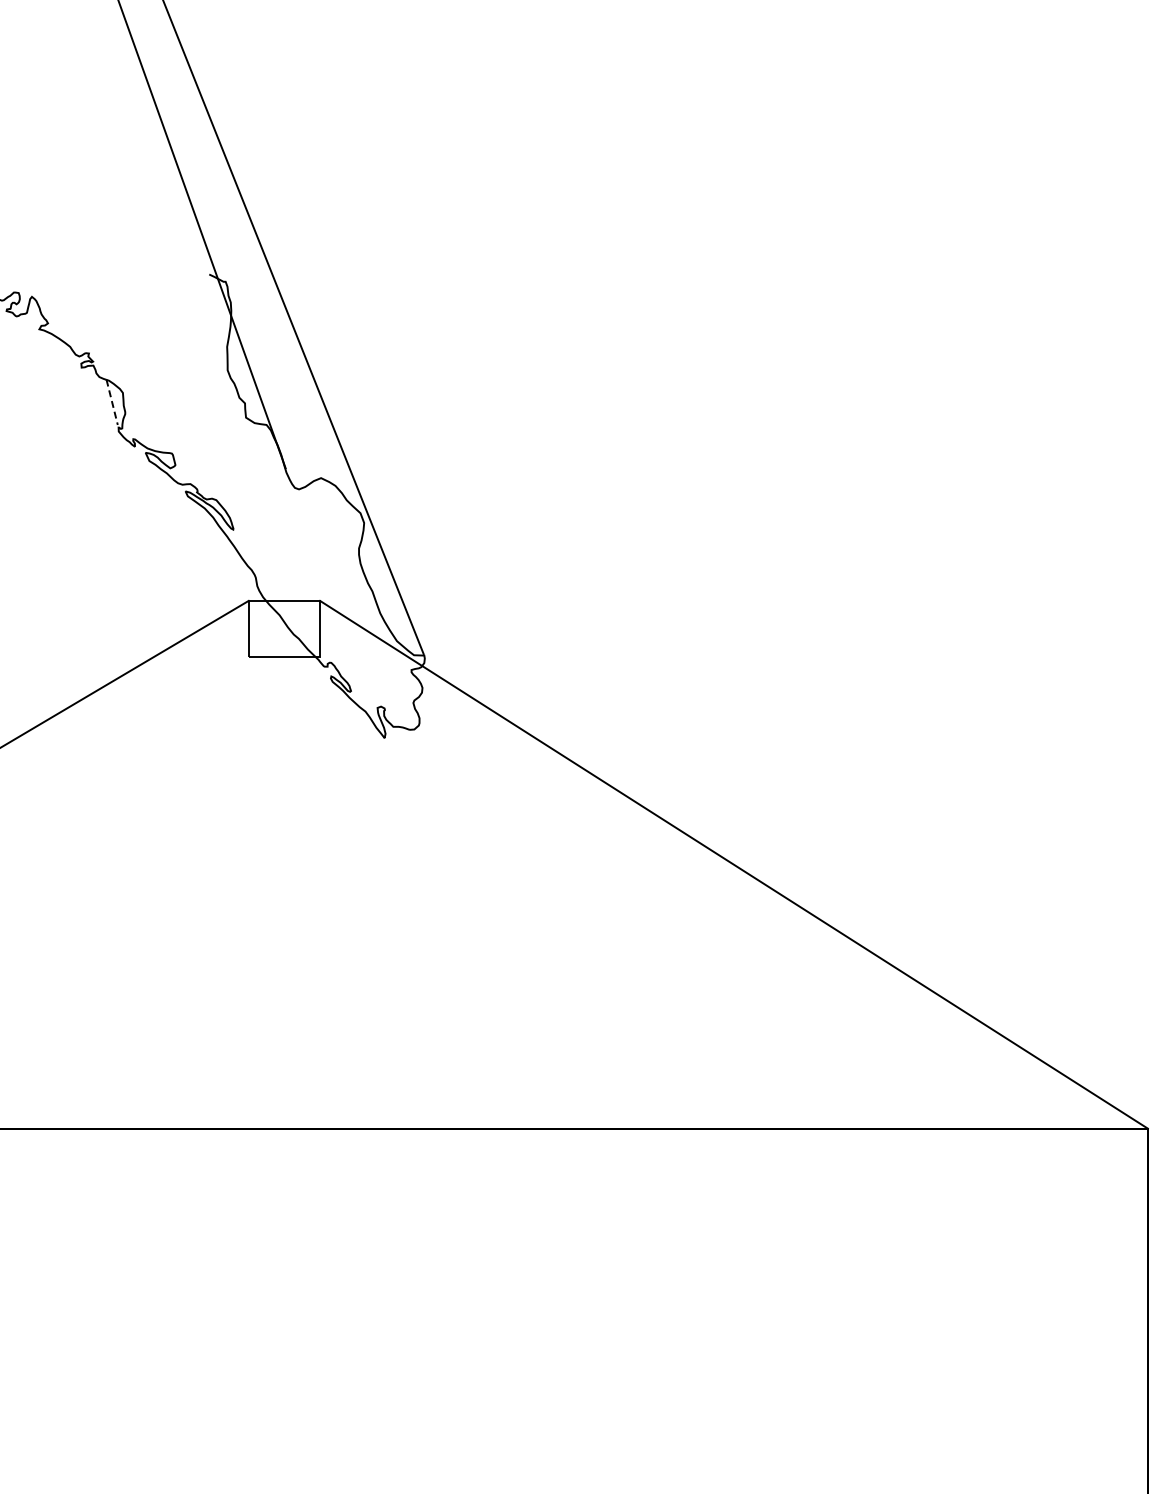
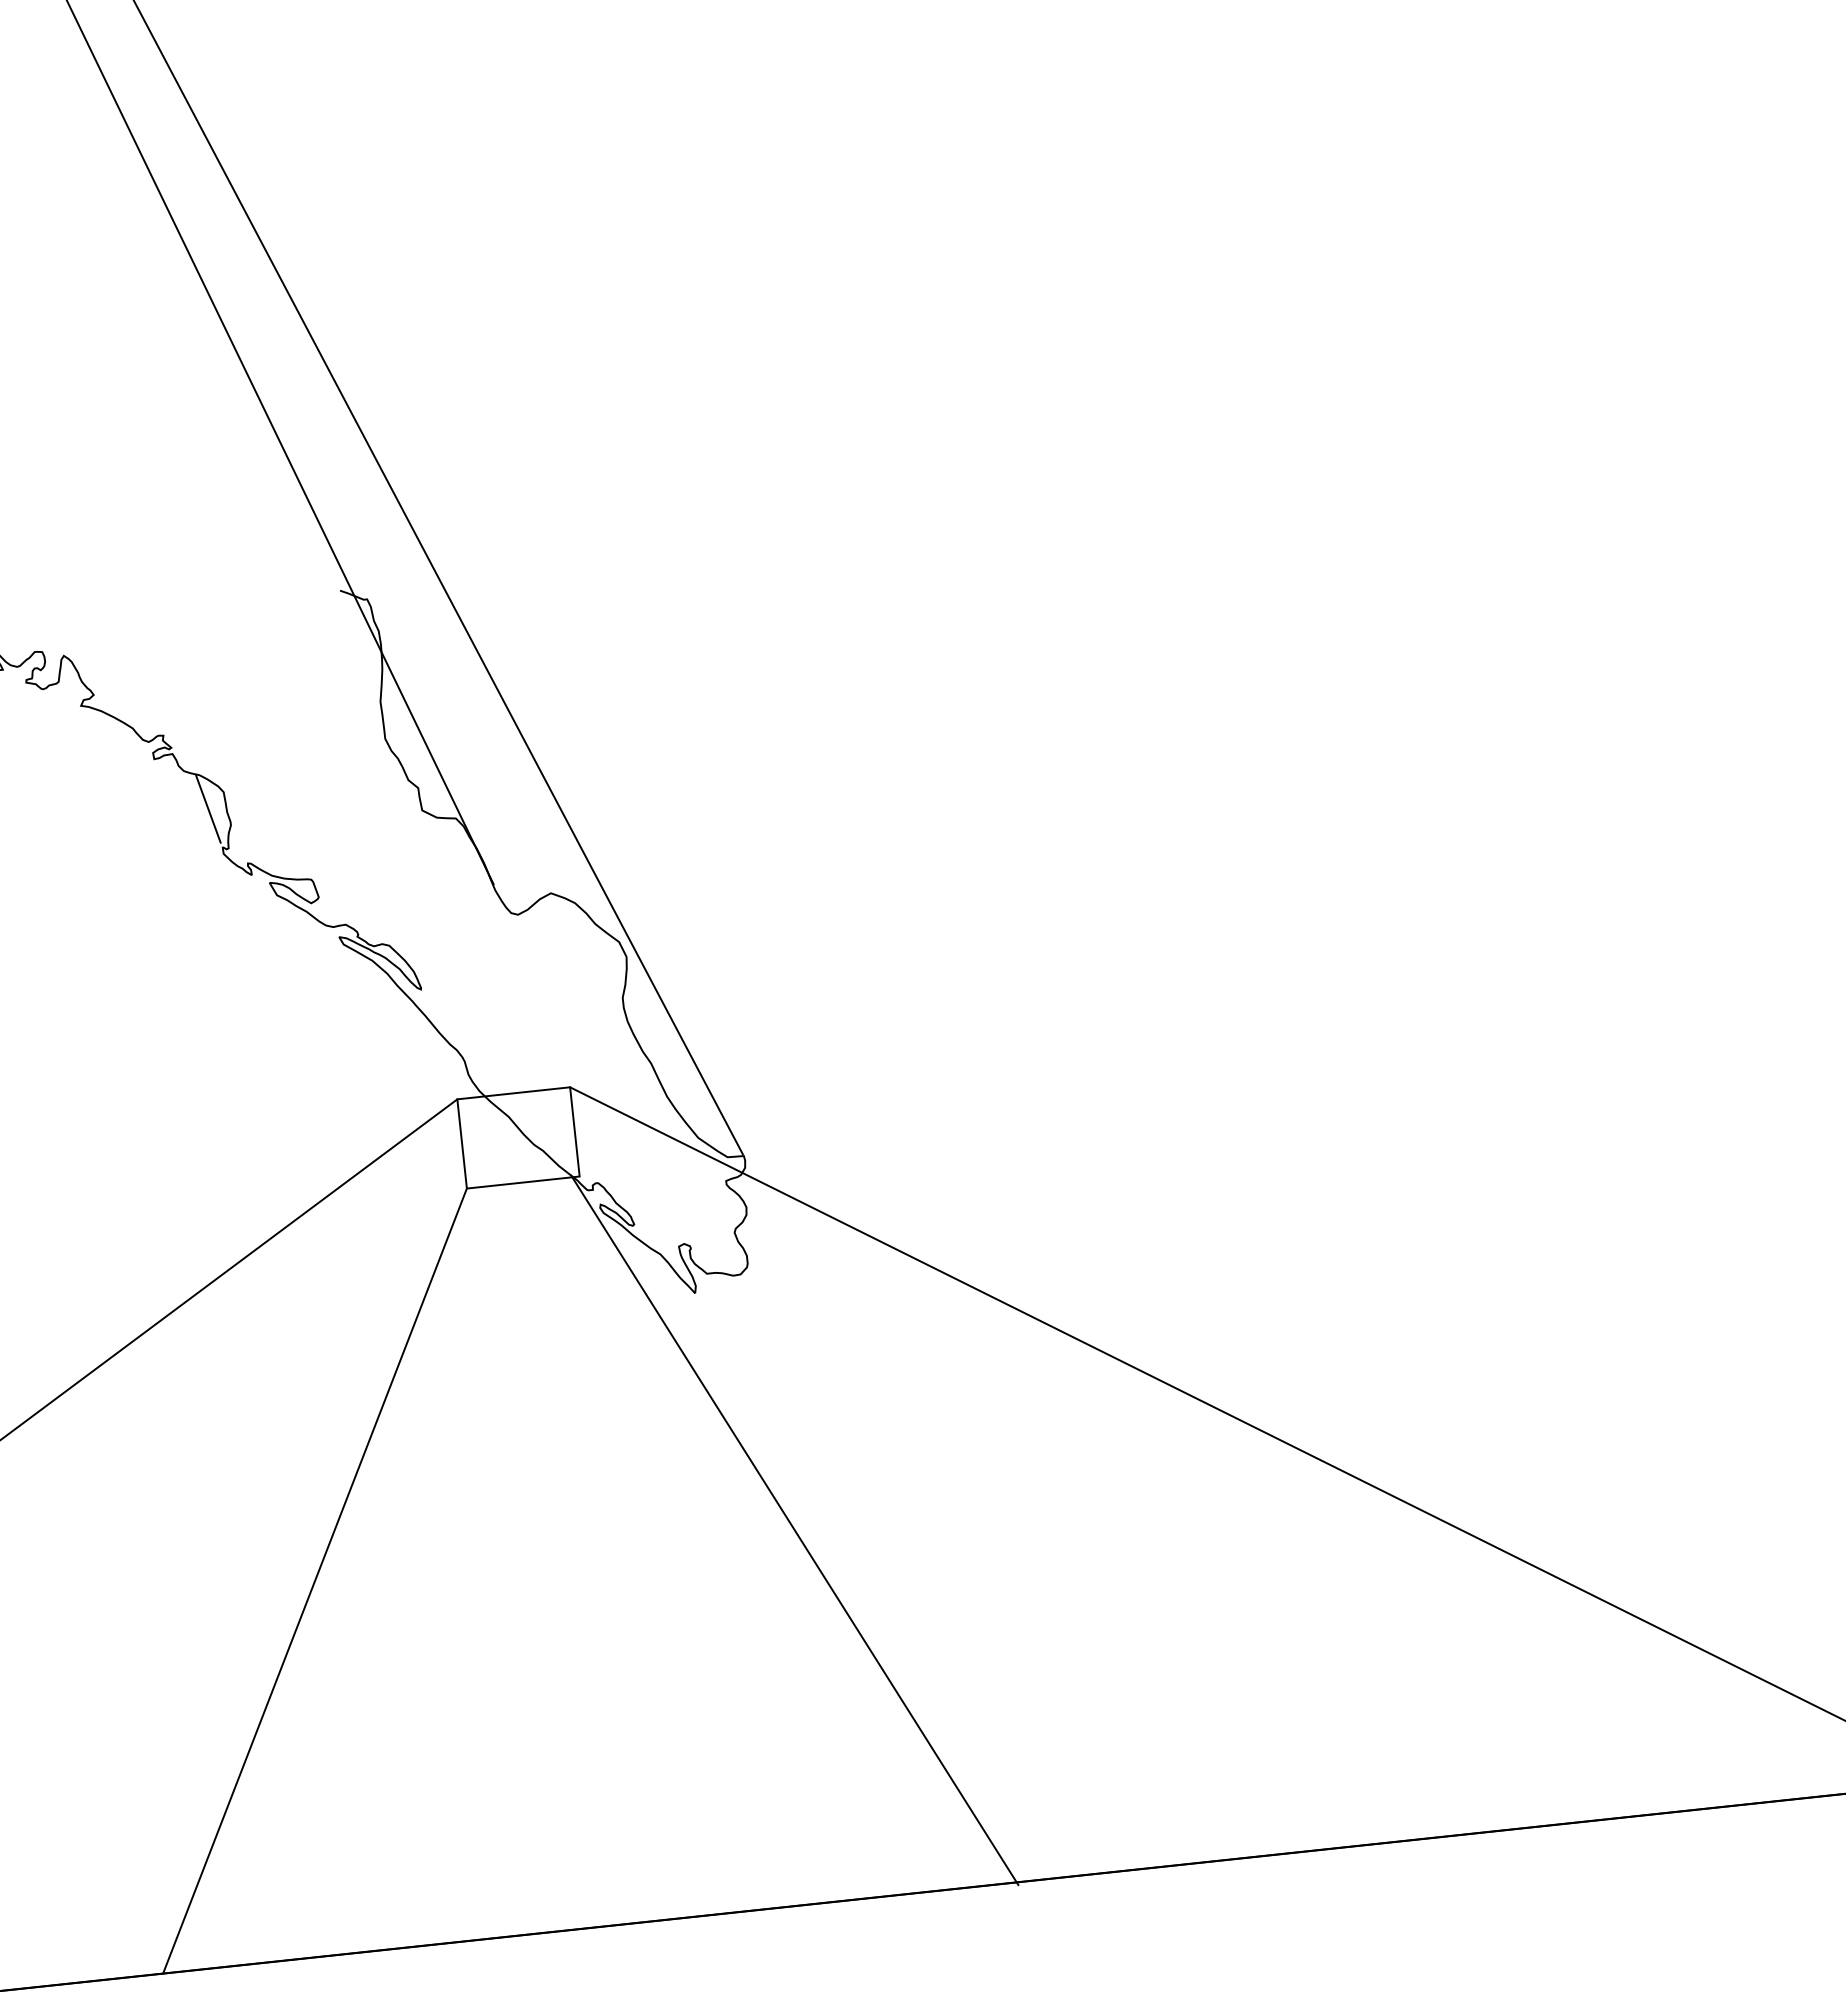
line: (112, 402) -> (208, 809), dashed -> solid
line: (126, 892) -> (313, 1580), added
line: (430, 893) -> (793, 1530), added

